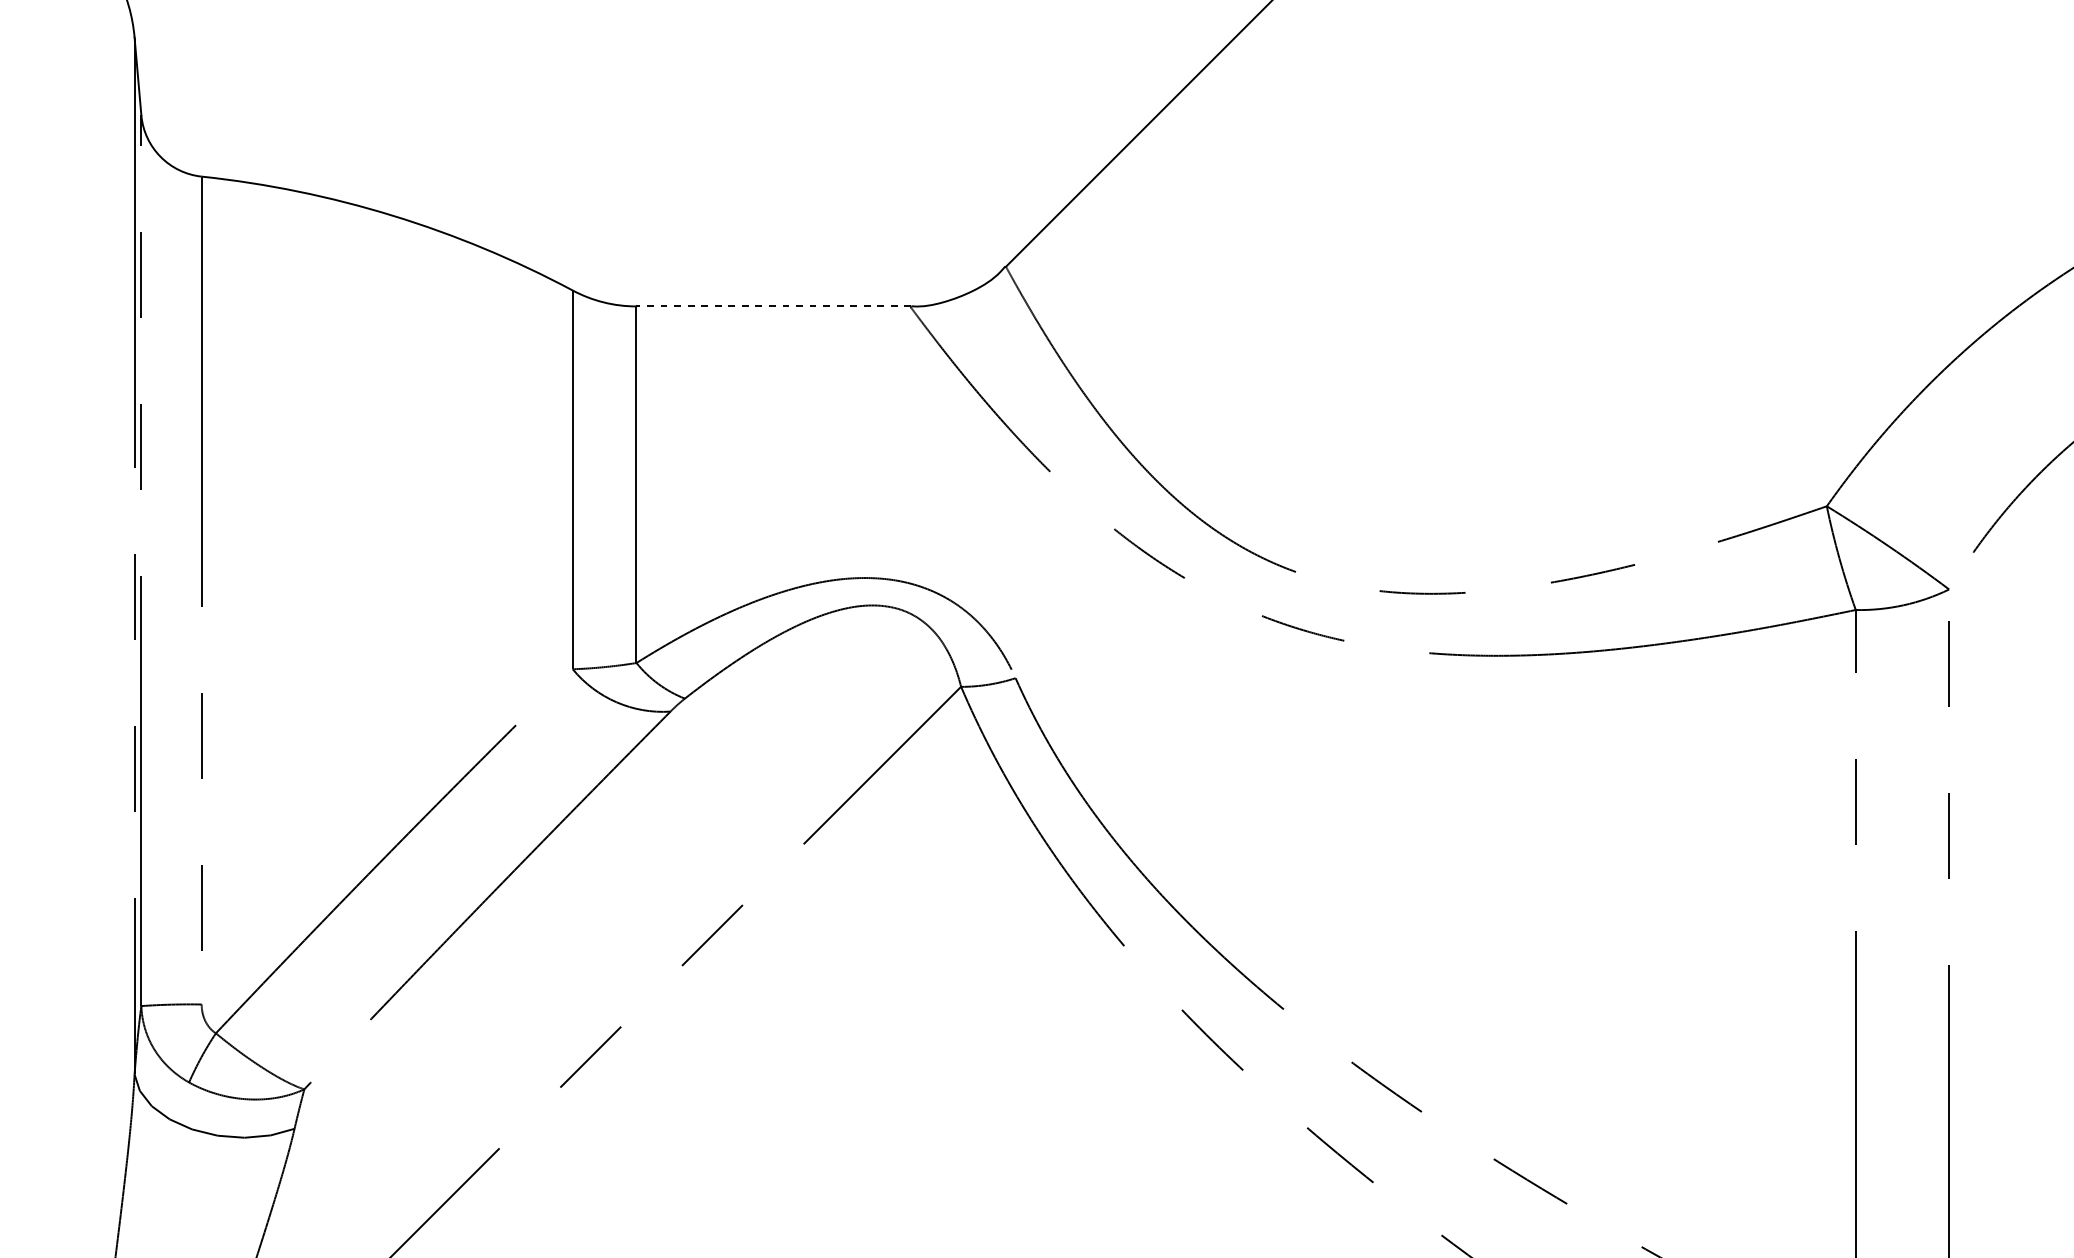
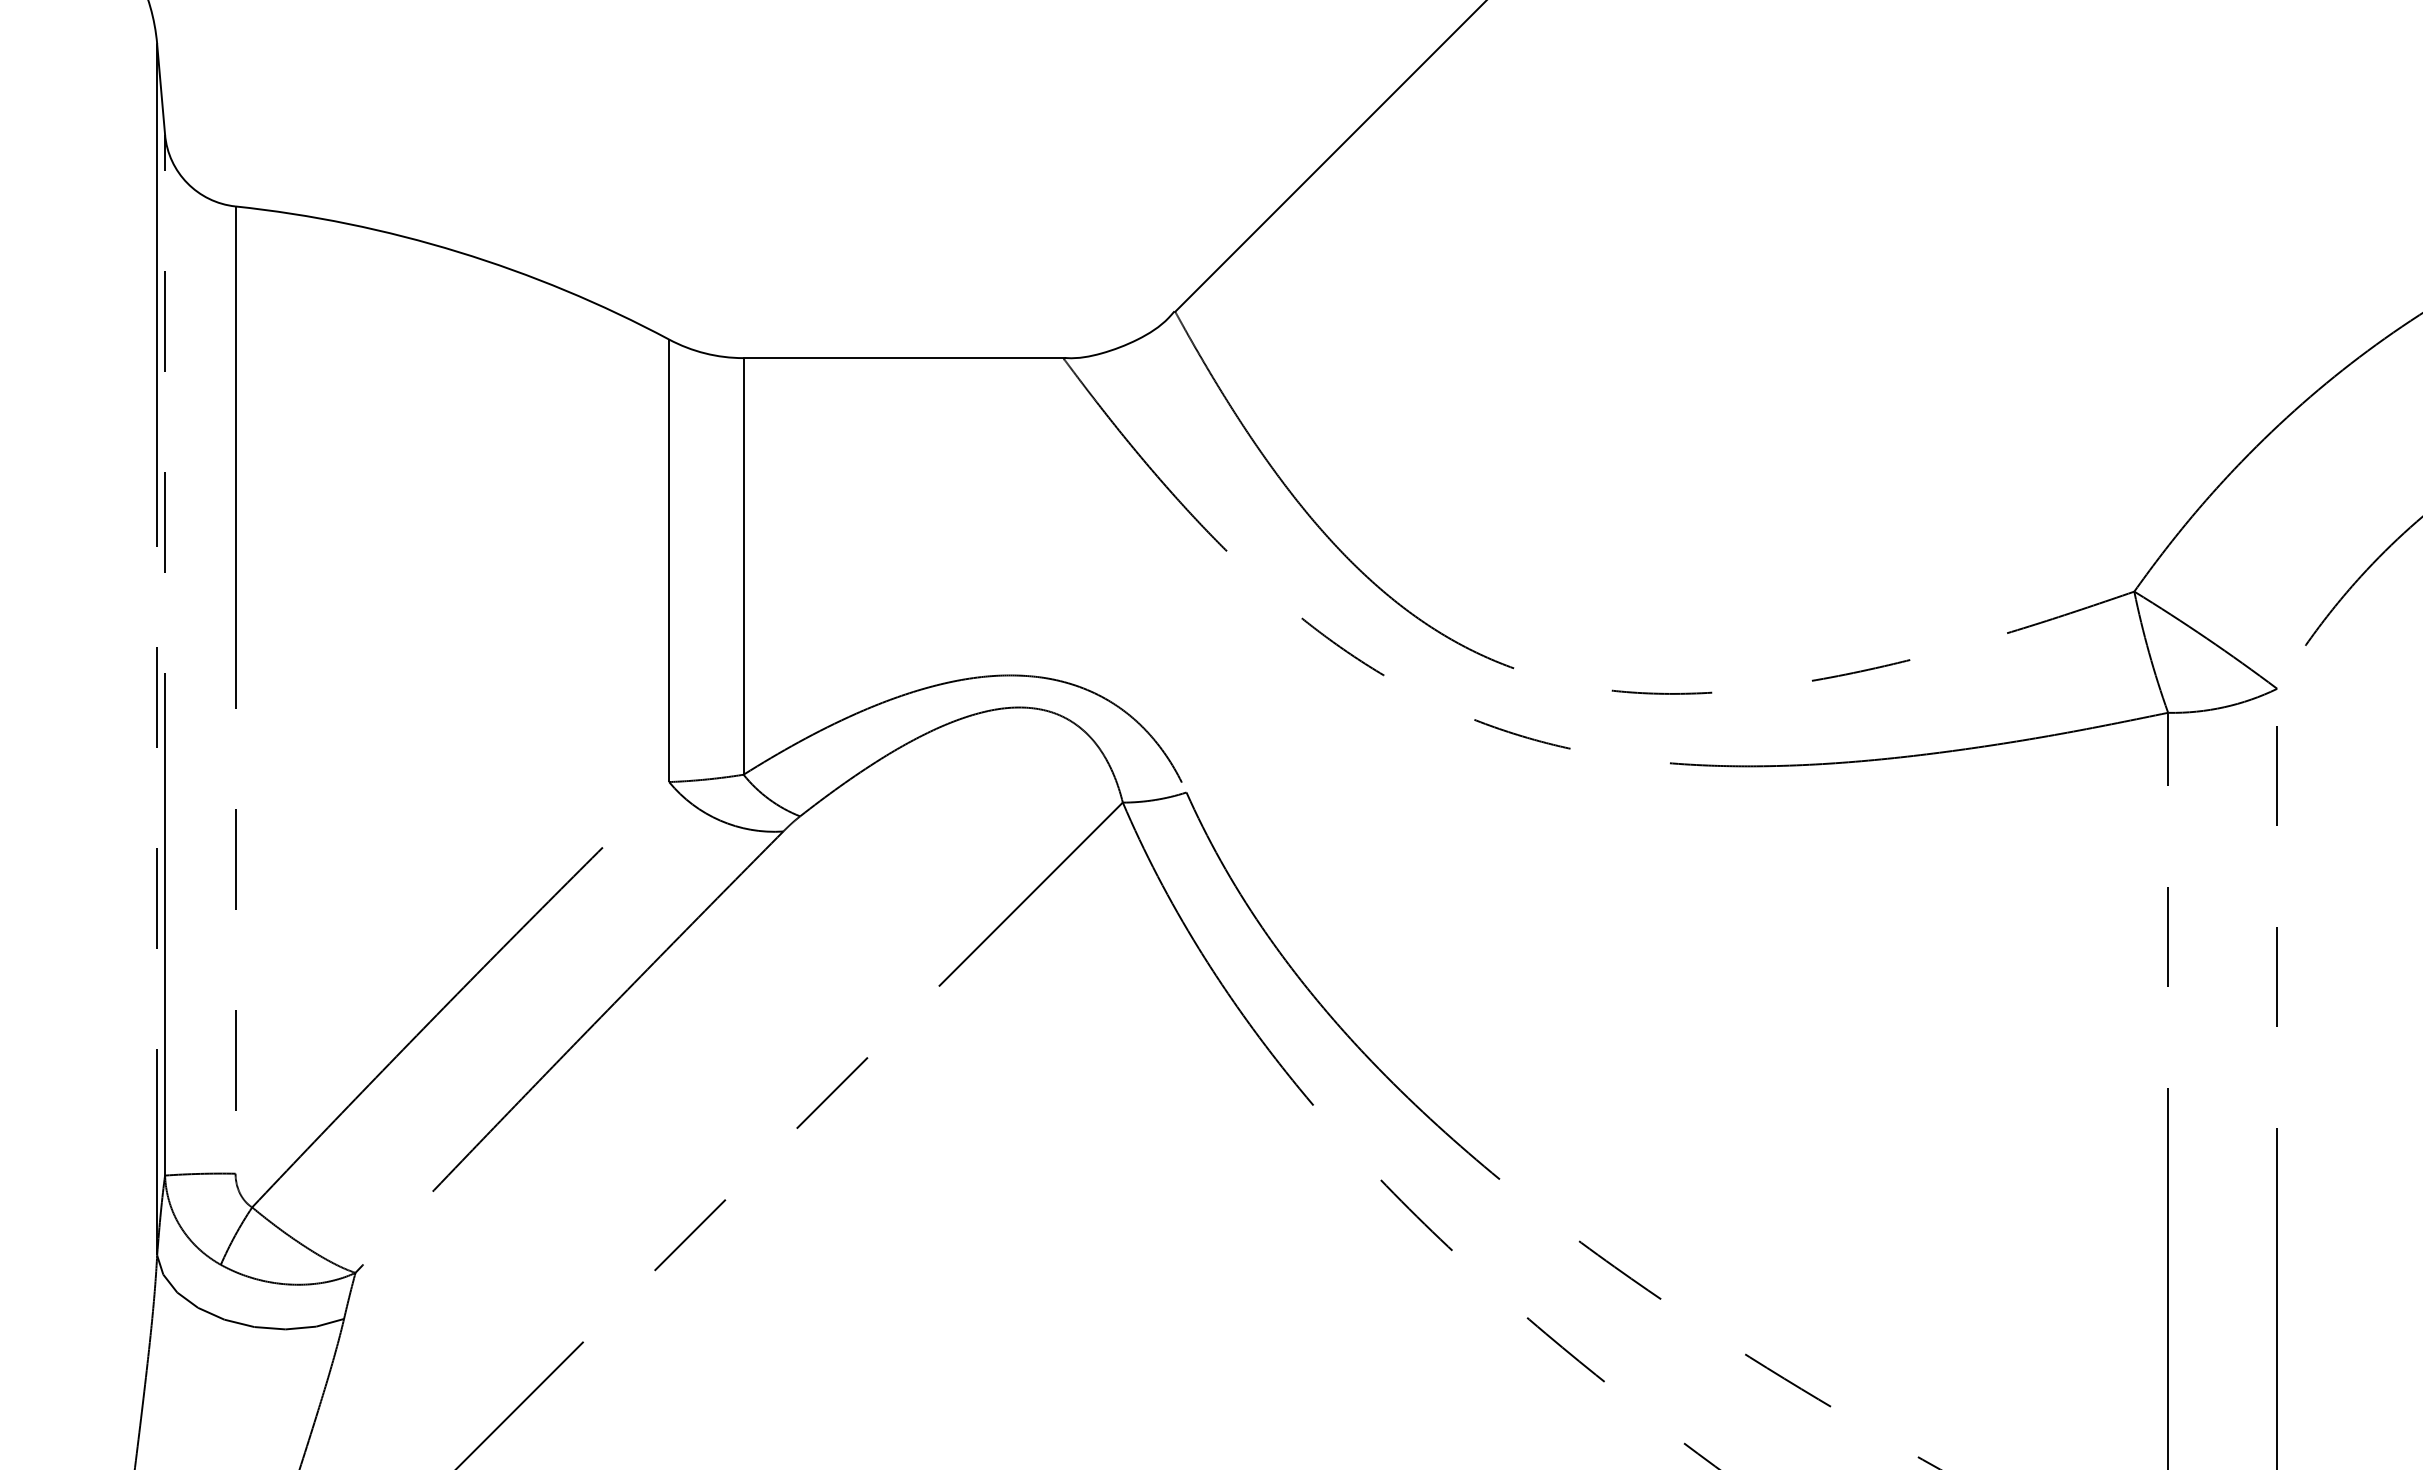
line: (774, 306) -> (904, 358), dashed -> solid

